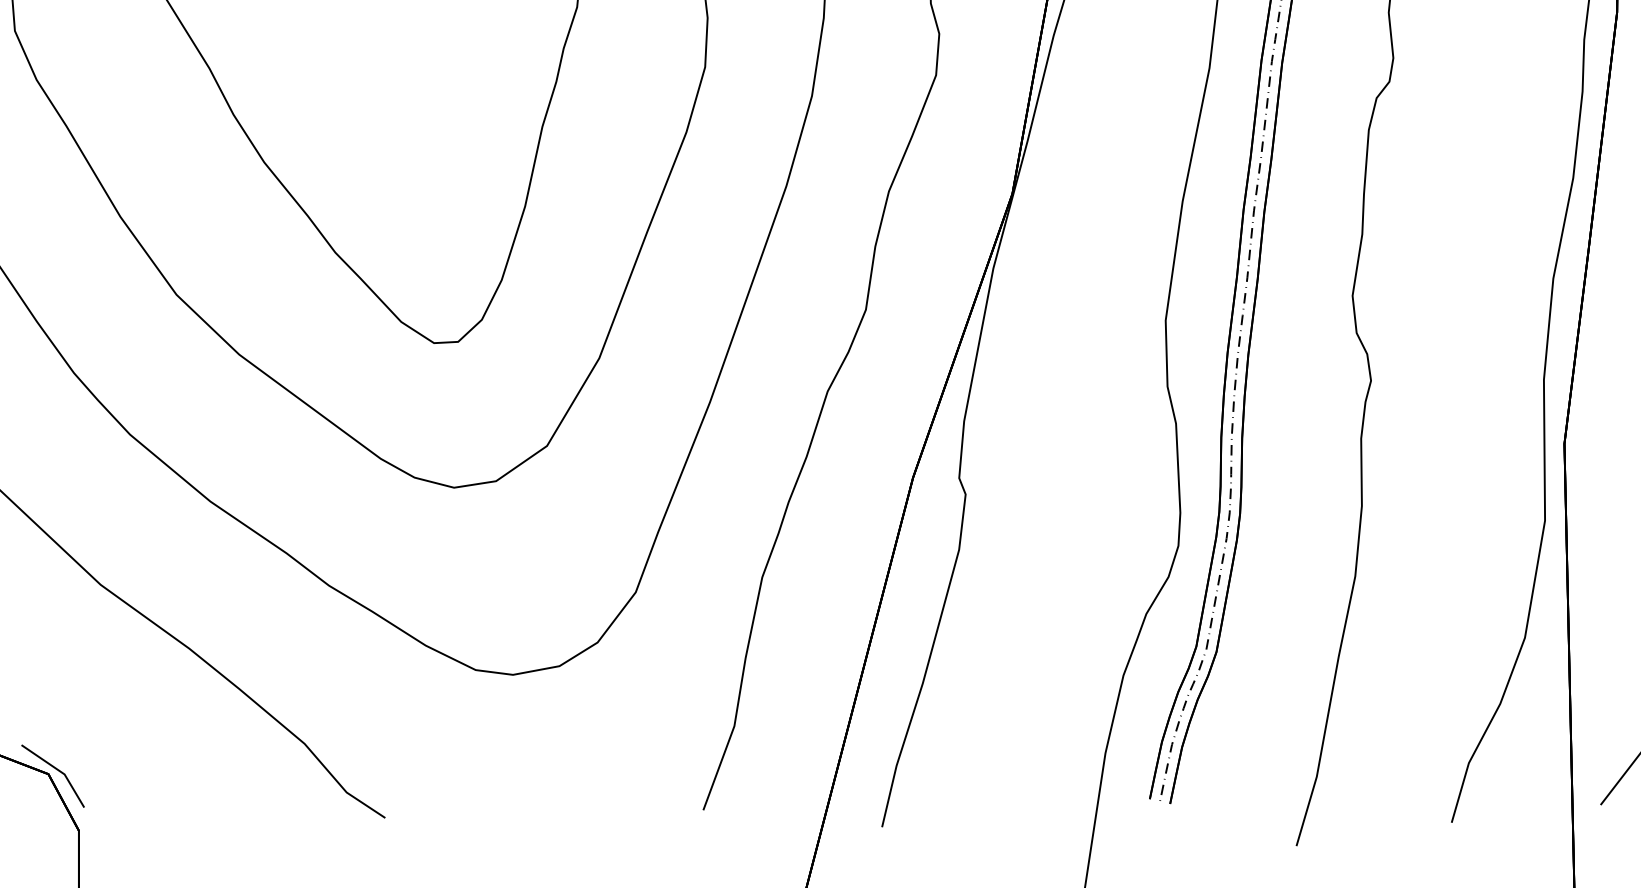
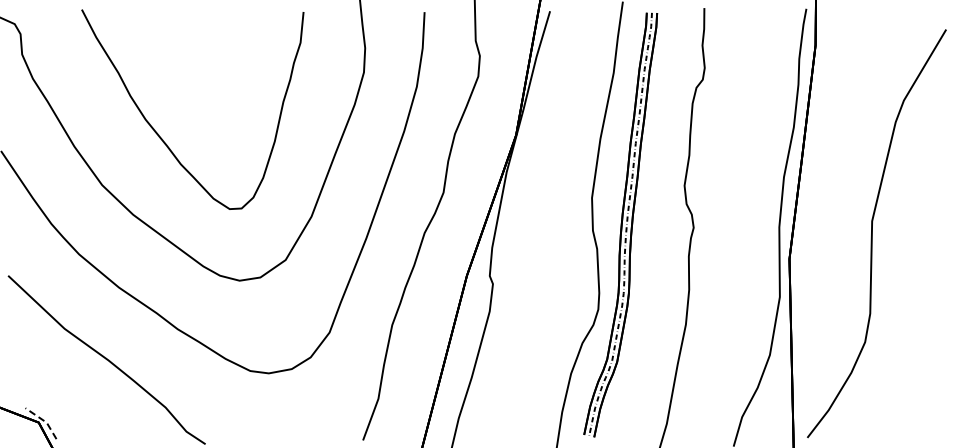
line: (60, 771) -> (44, 421), solid -> dashed

